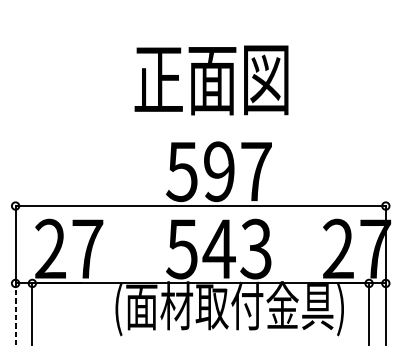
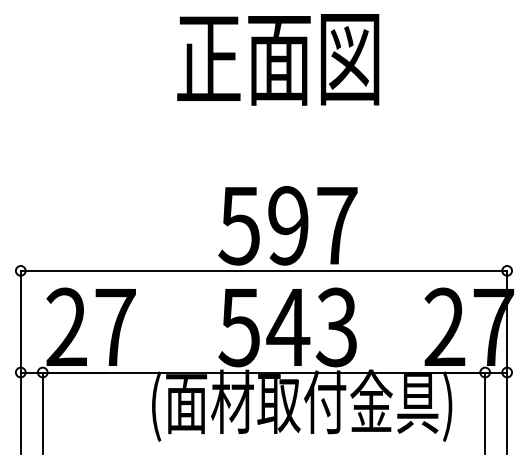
text: (211, 80) -> (278, 59), moved
line: (15, 314) -> (20, 413), dashed -> solid

